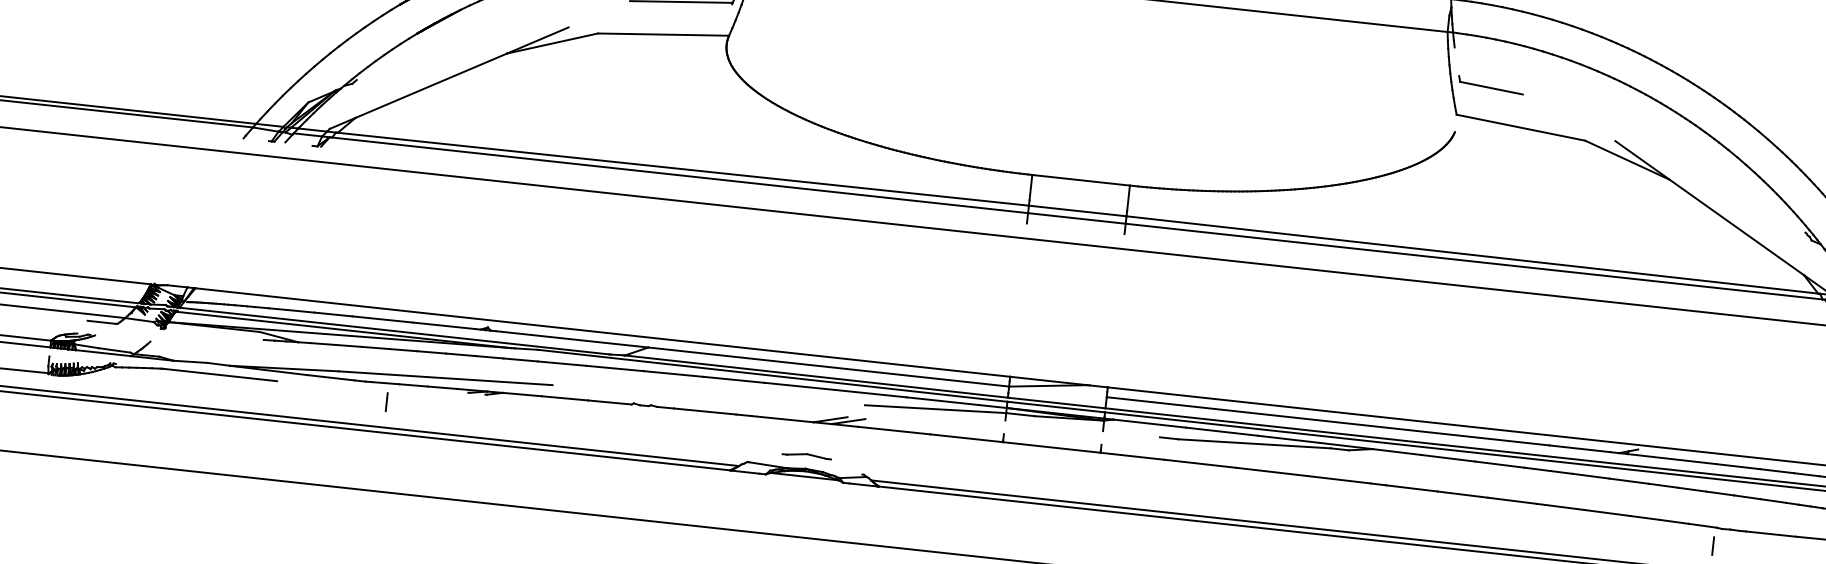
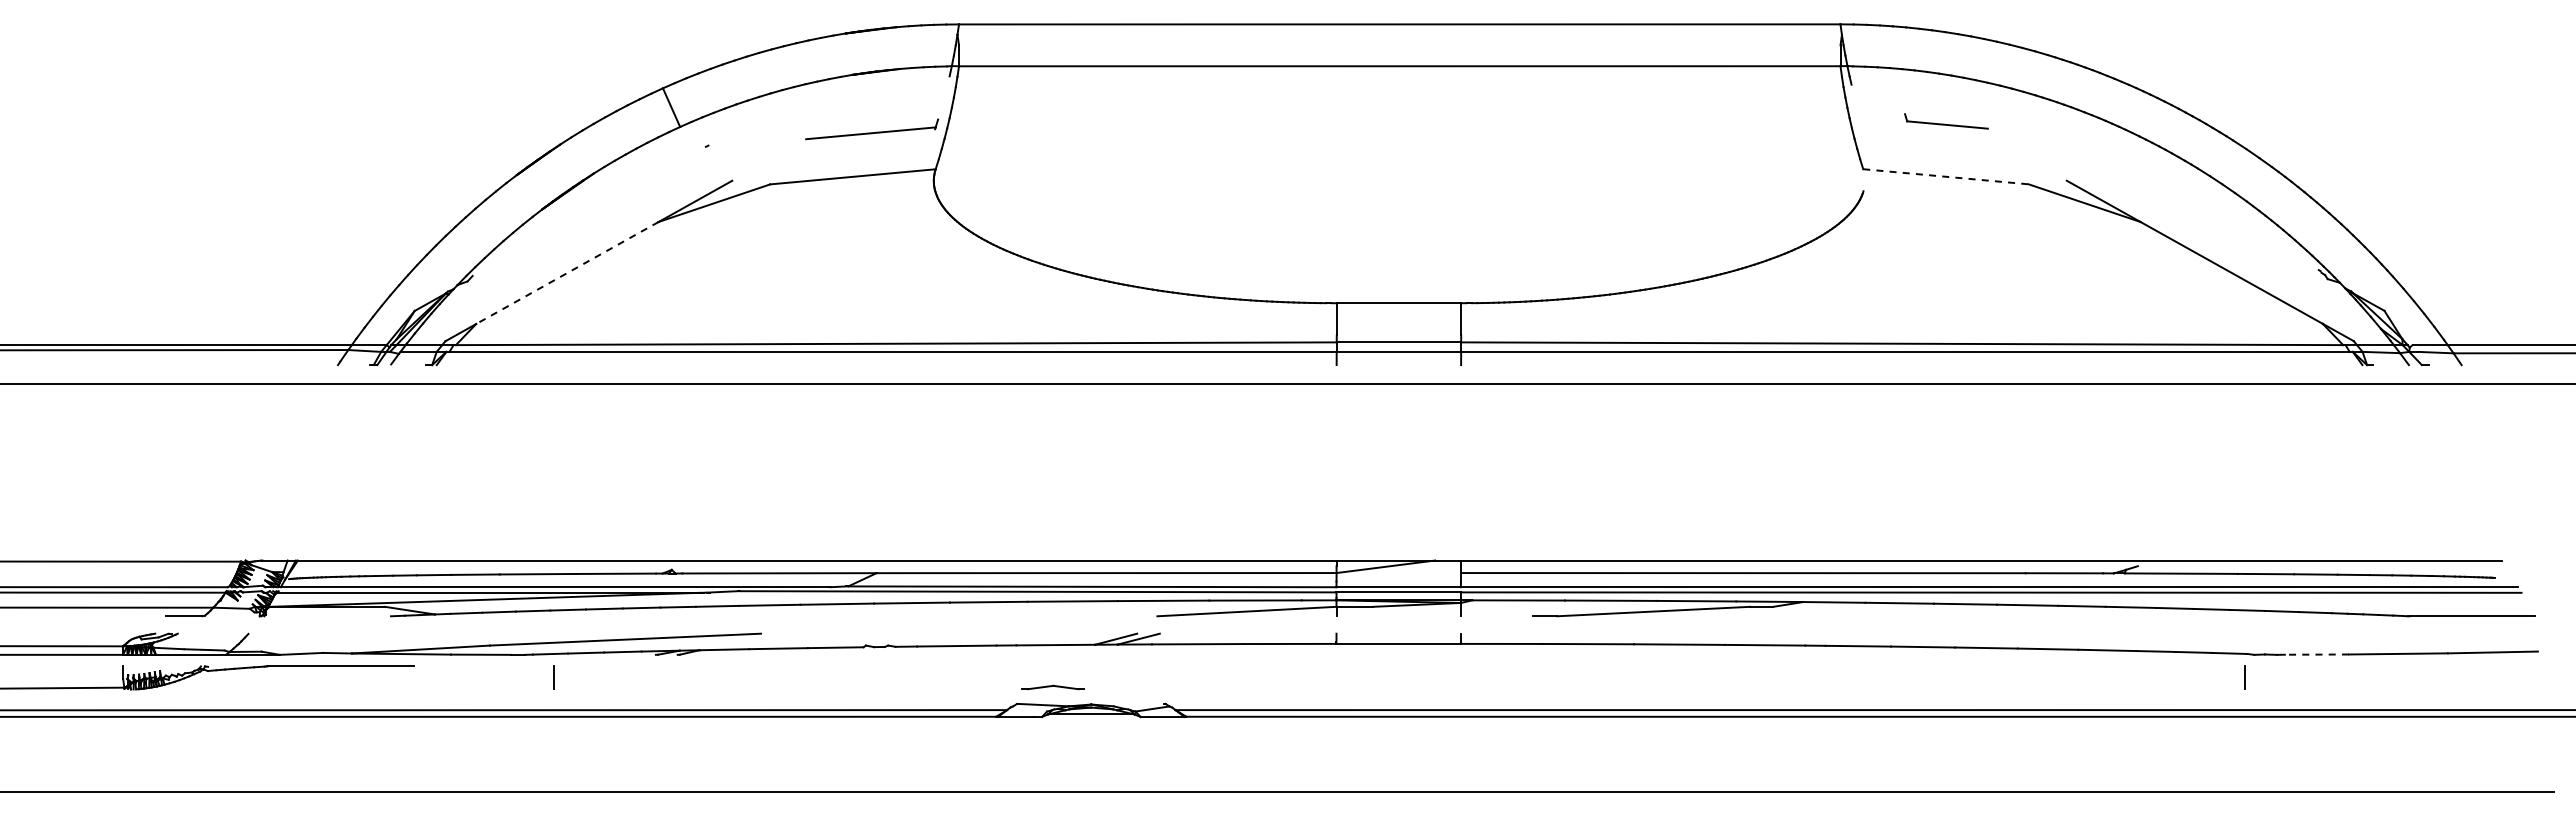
part: (1491, 85) -> (1946, 121), moved
line: (431, 86) -> (567, 273), solid -> dashed
line: (1521, 127) -> (1946, 176), solid -> dashed
part: (806, 455) -> (1052, 687), moved
line: (1770, 533) -> (2316, 654), solid -> dashed

